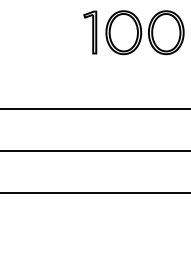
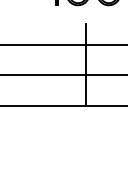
line: (135, 136) -> (86, 64), added

